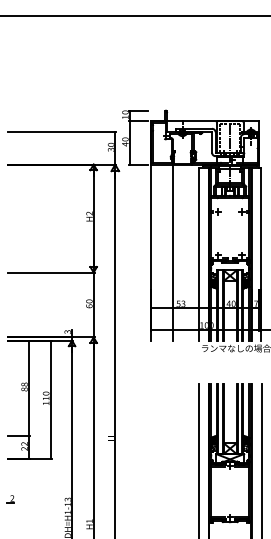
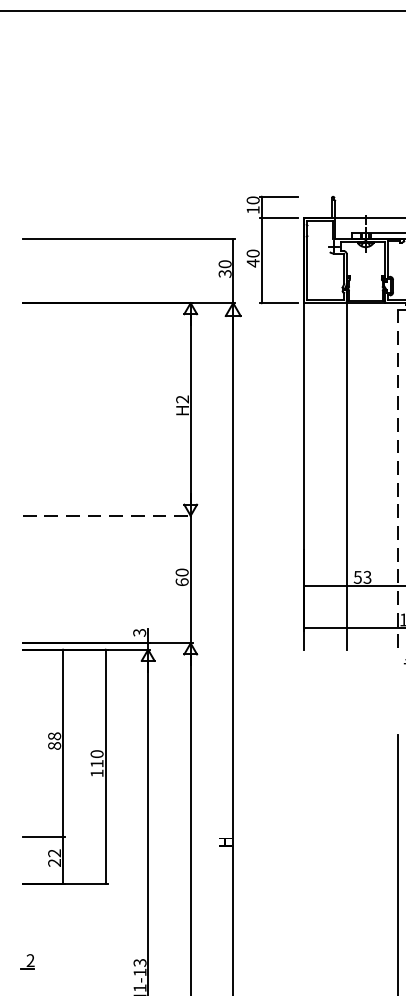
line: (198, 254) -> (397, 480), solid -> dashed
line: (52, 272) -> (109, 515), solid -> dashed

